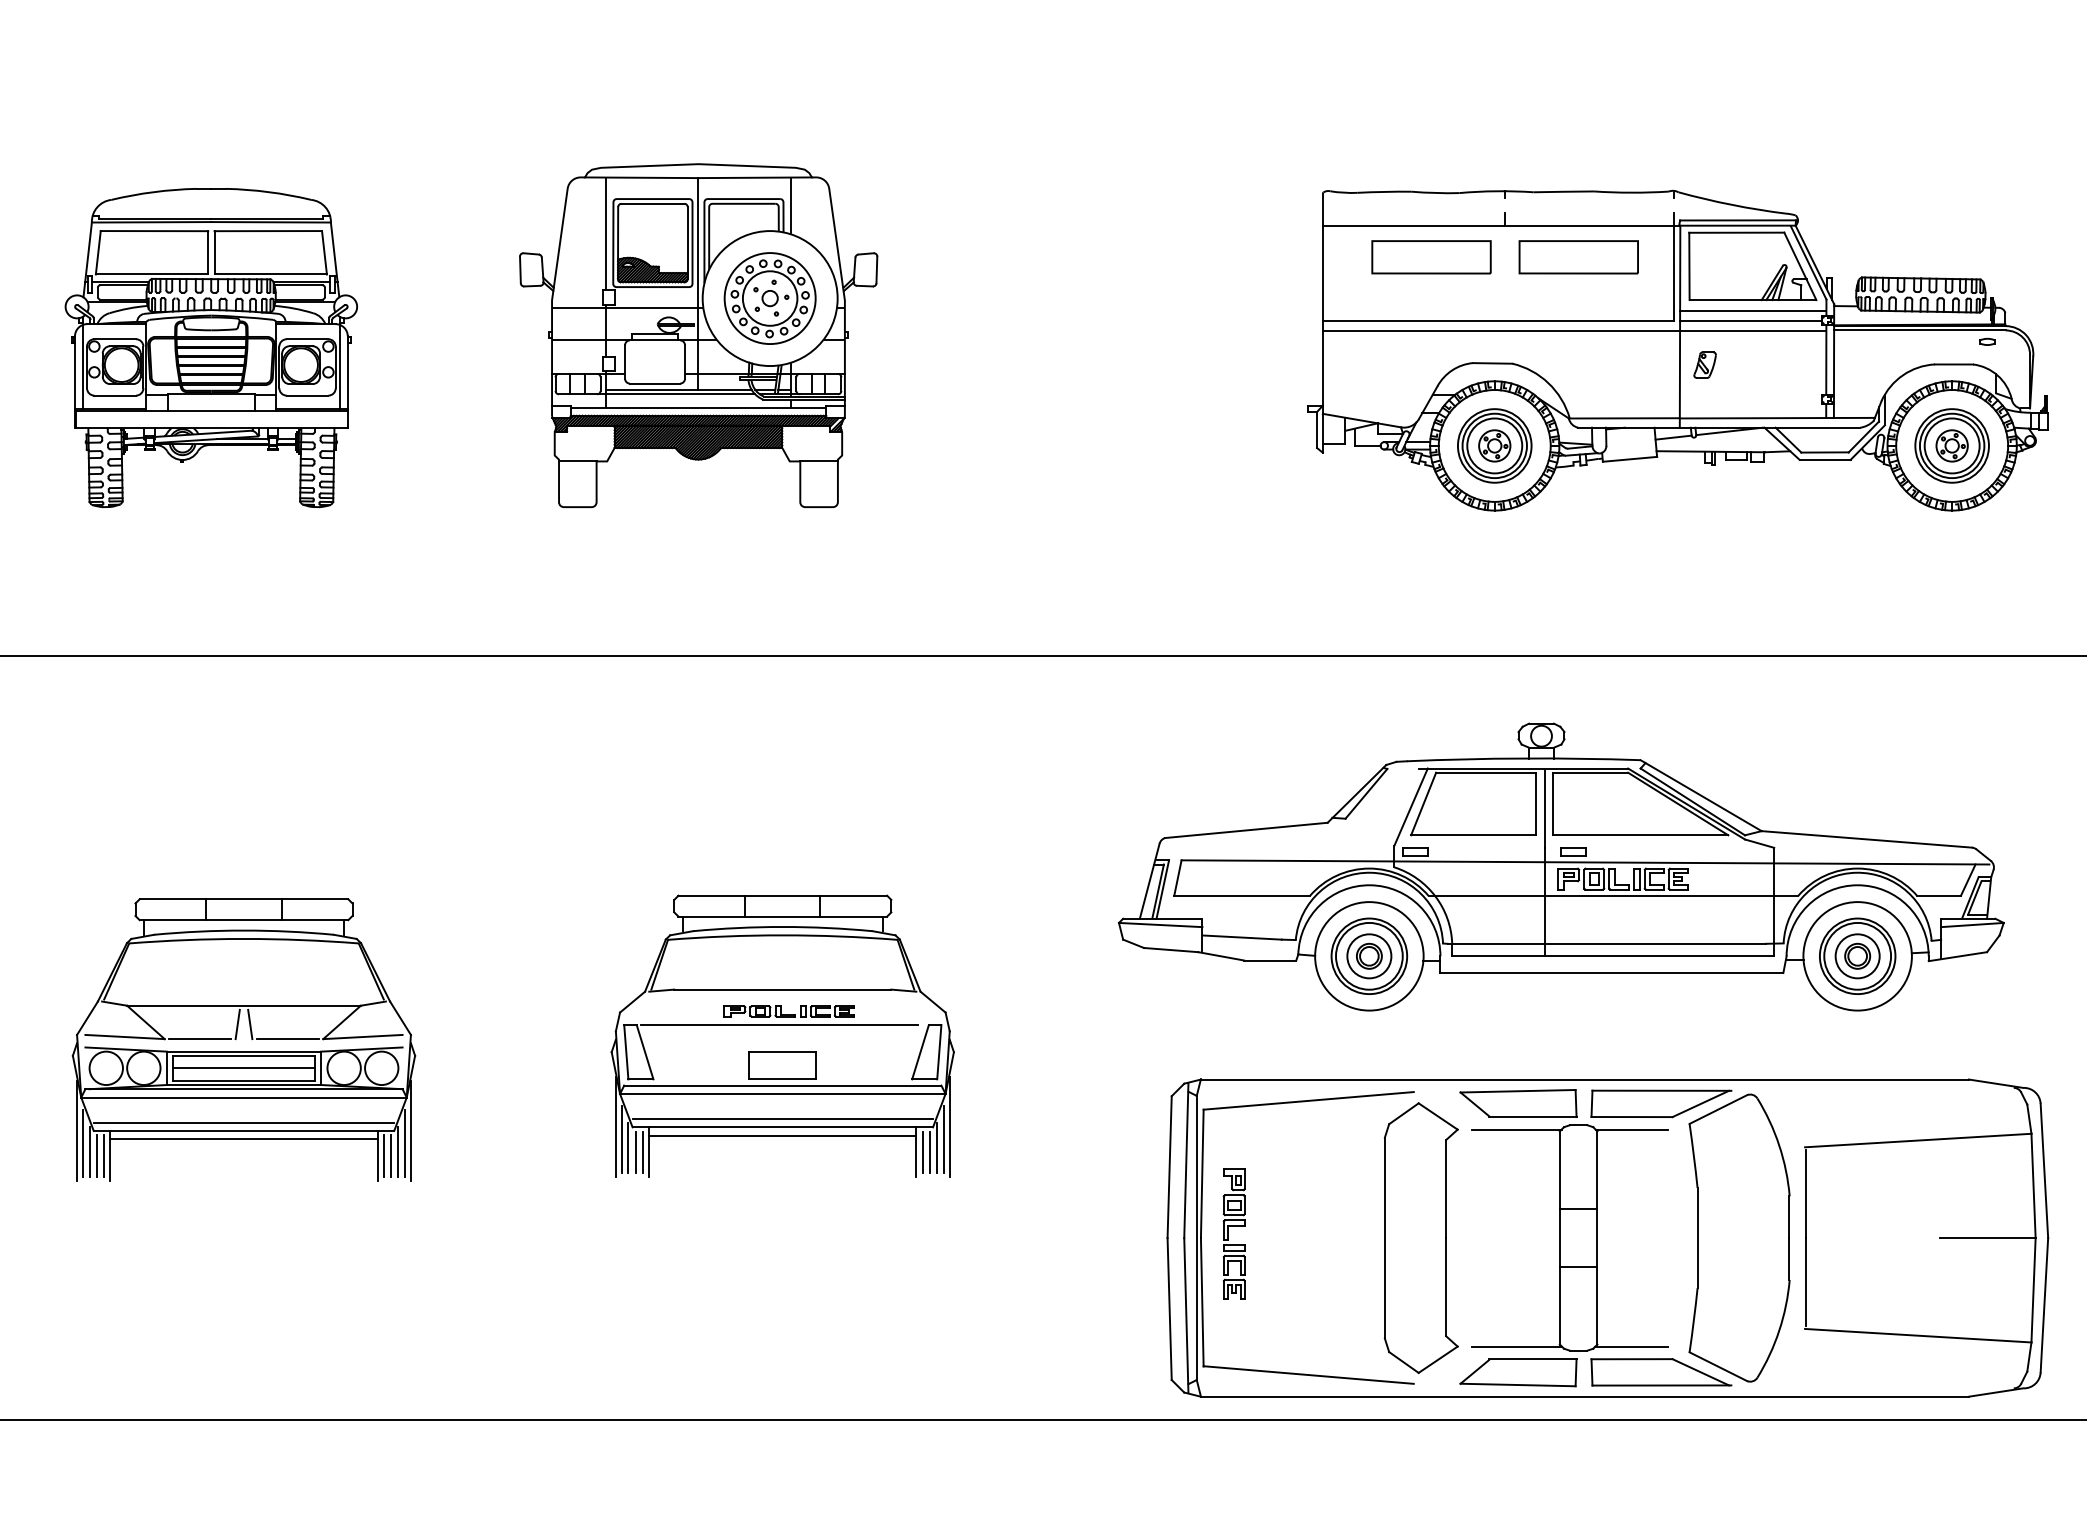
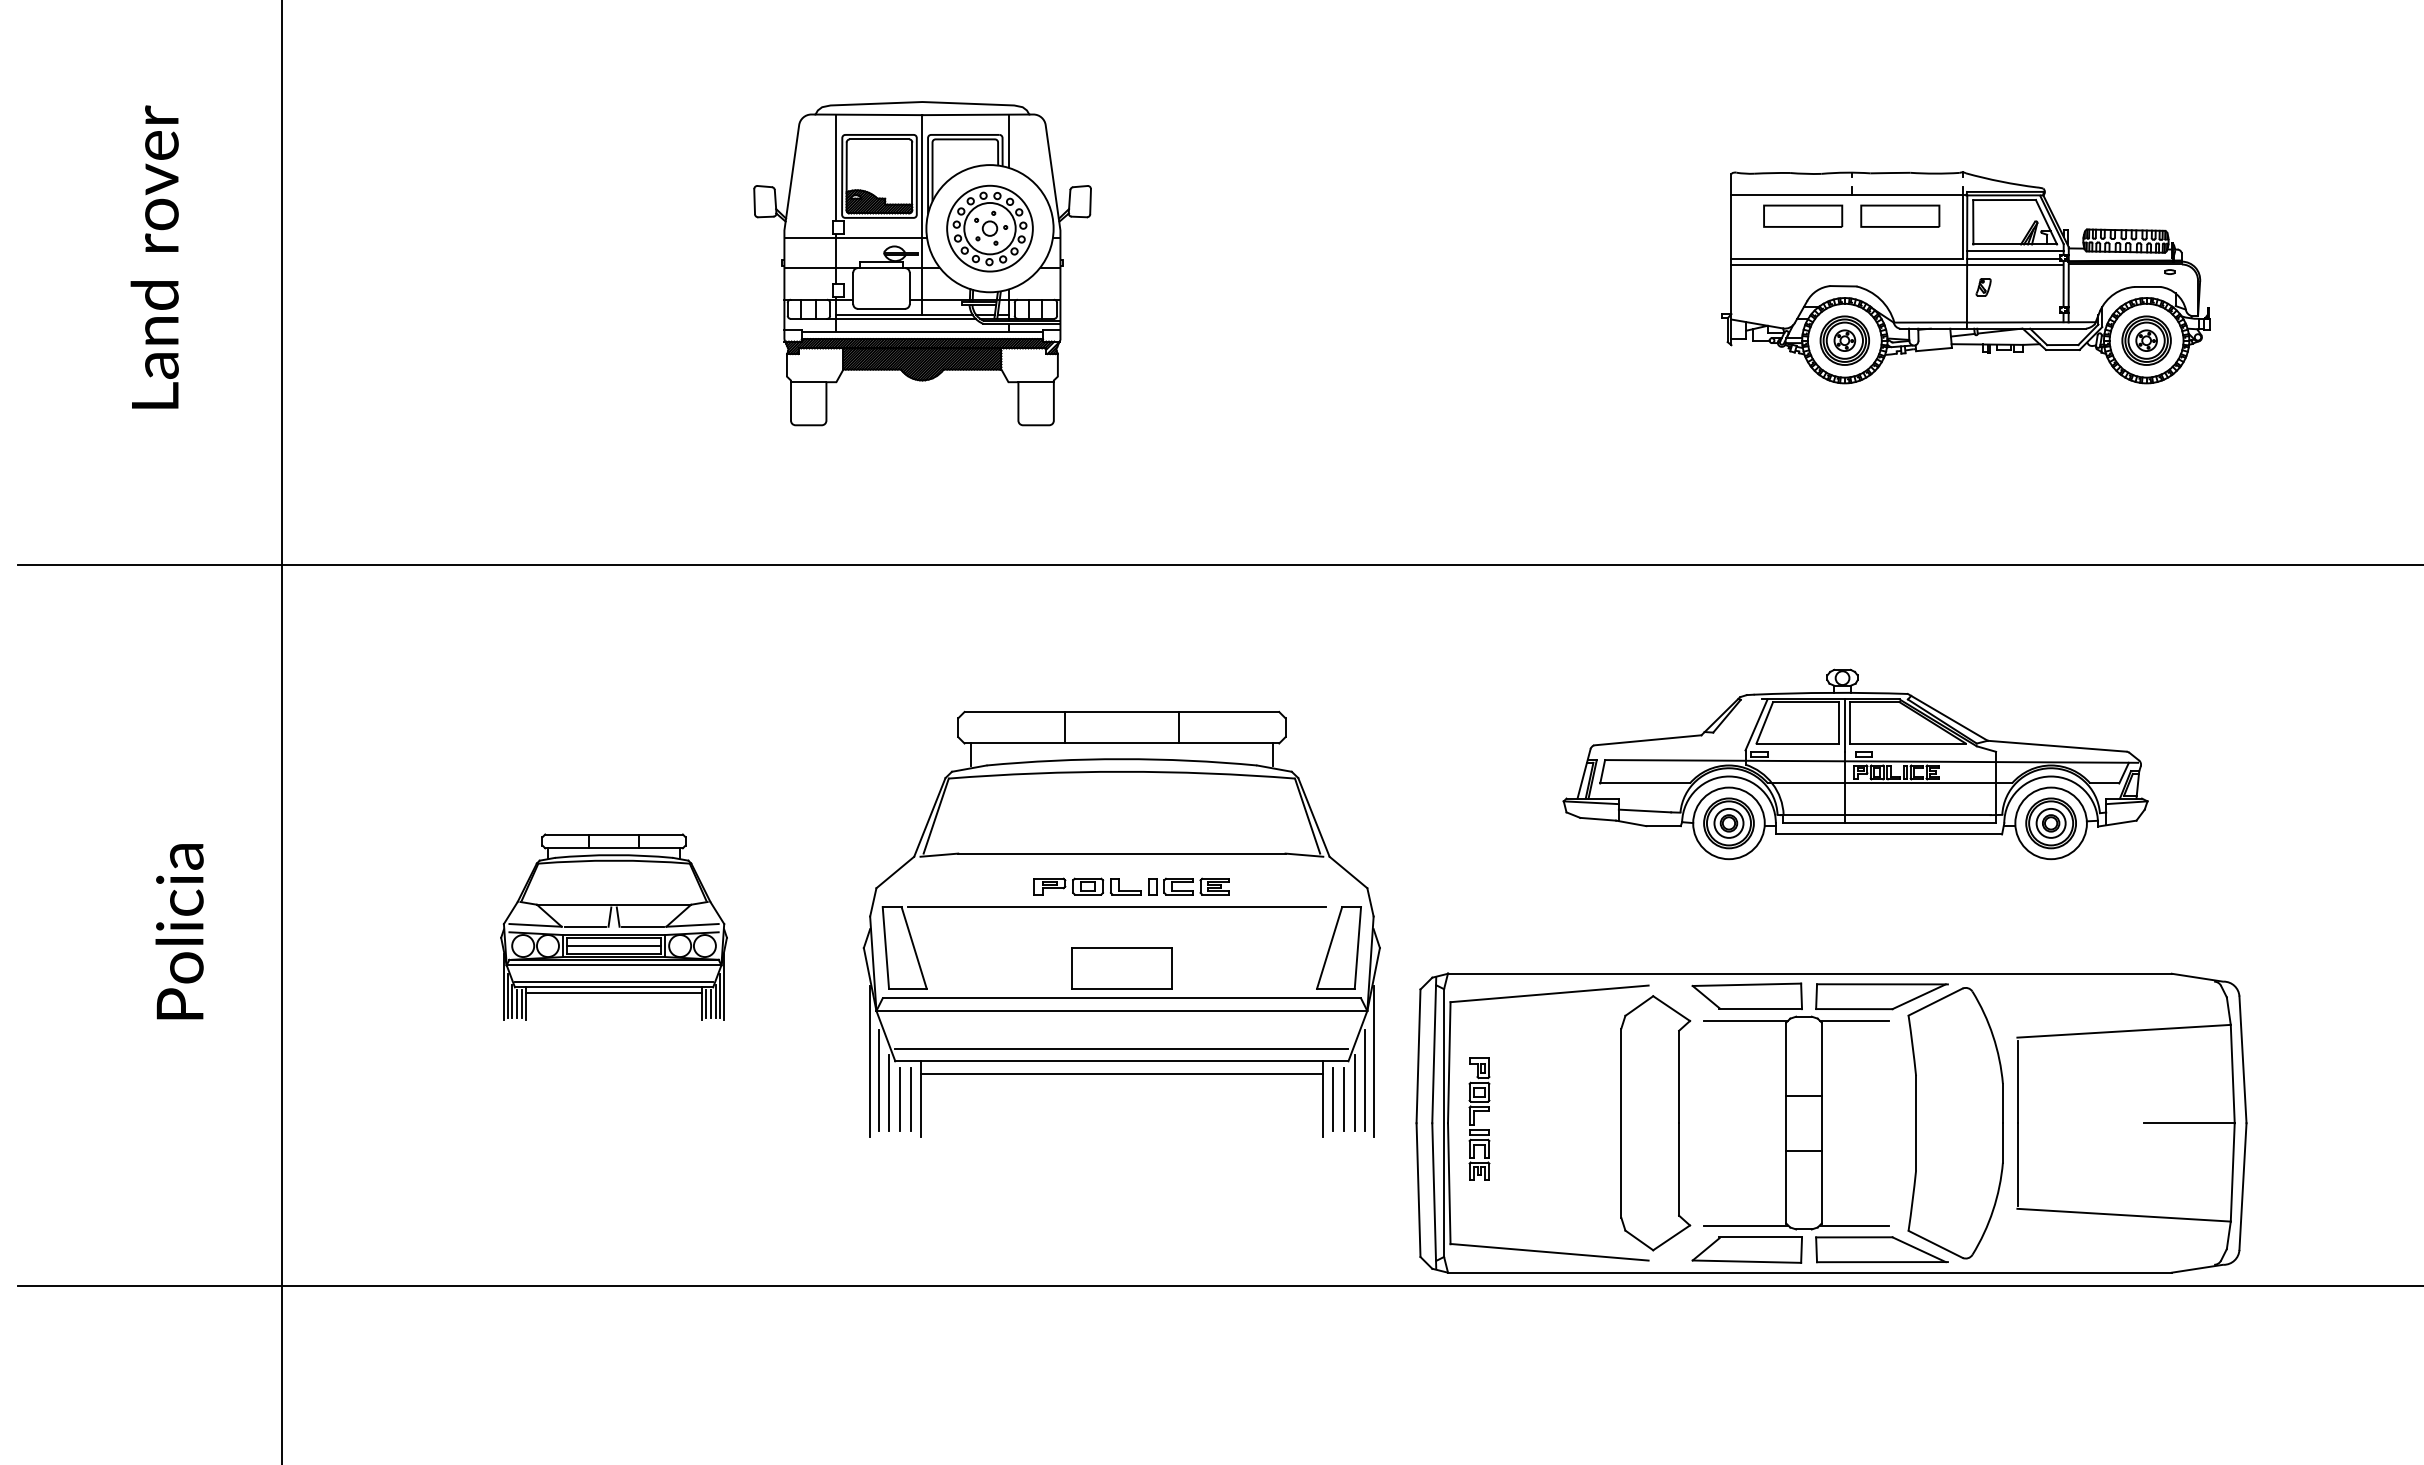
part: (698, 335) -> (922, 263), moved
part: (211, 348) -> (583, 275), removed
part: (1677, 350) -> (1965, 277), size x0.7
part: (1561, 867) -> (1855, 764), size x0.7
part: (782, 1035) -> (1121, 923), size x1.6
part: (243, 1038) -> (613, 926), size x0.7
part: (1607, 1237) -> (1831, 1122), moved

